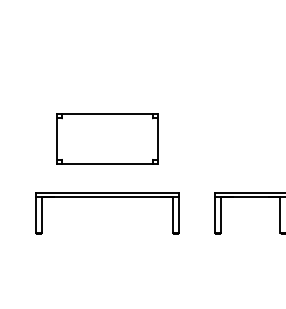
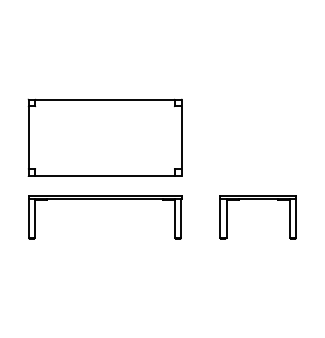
part: (106, 138) -> (104, 137), size x1.43

